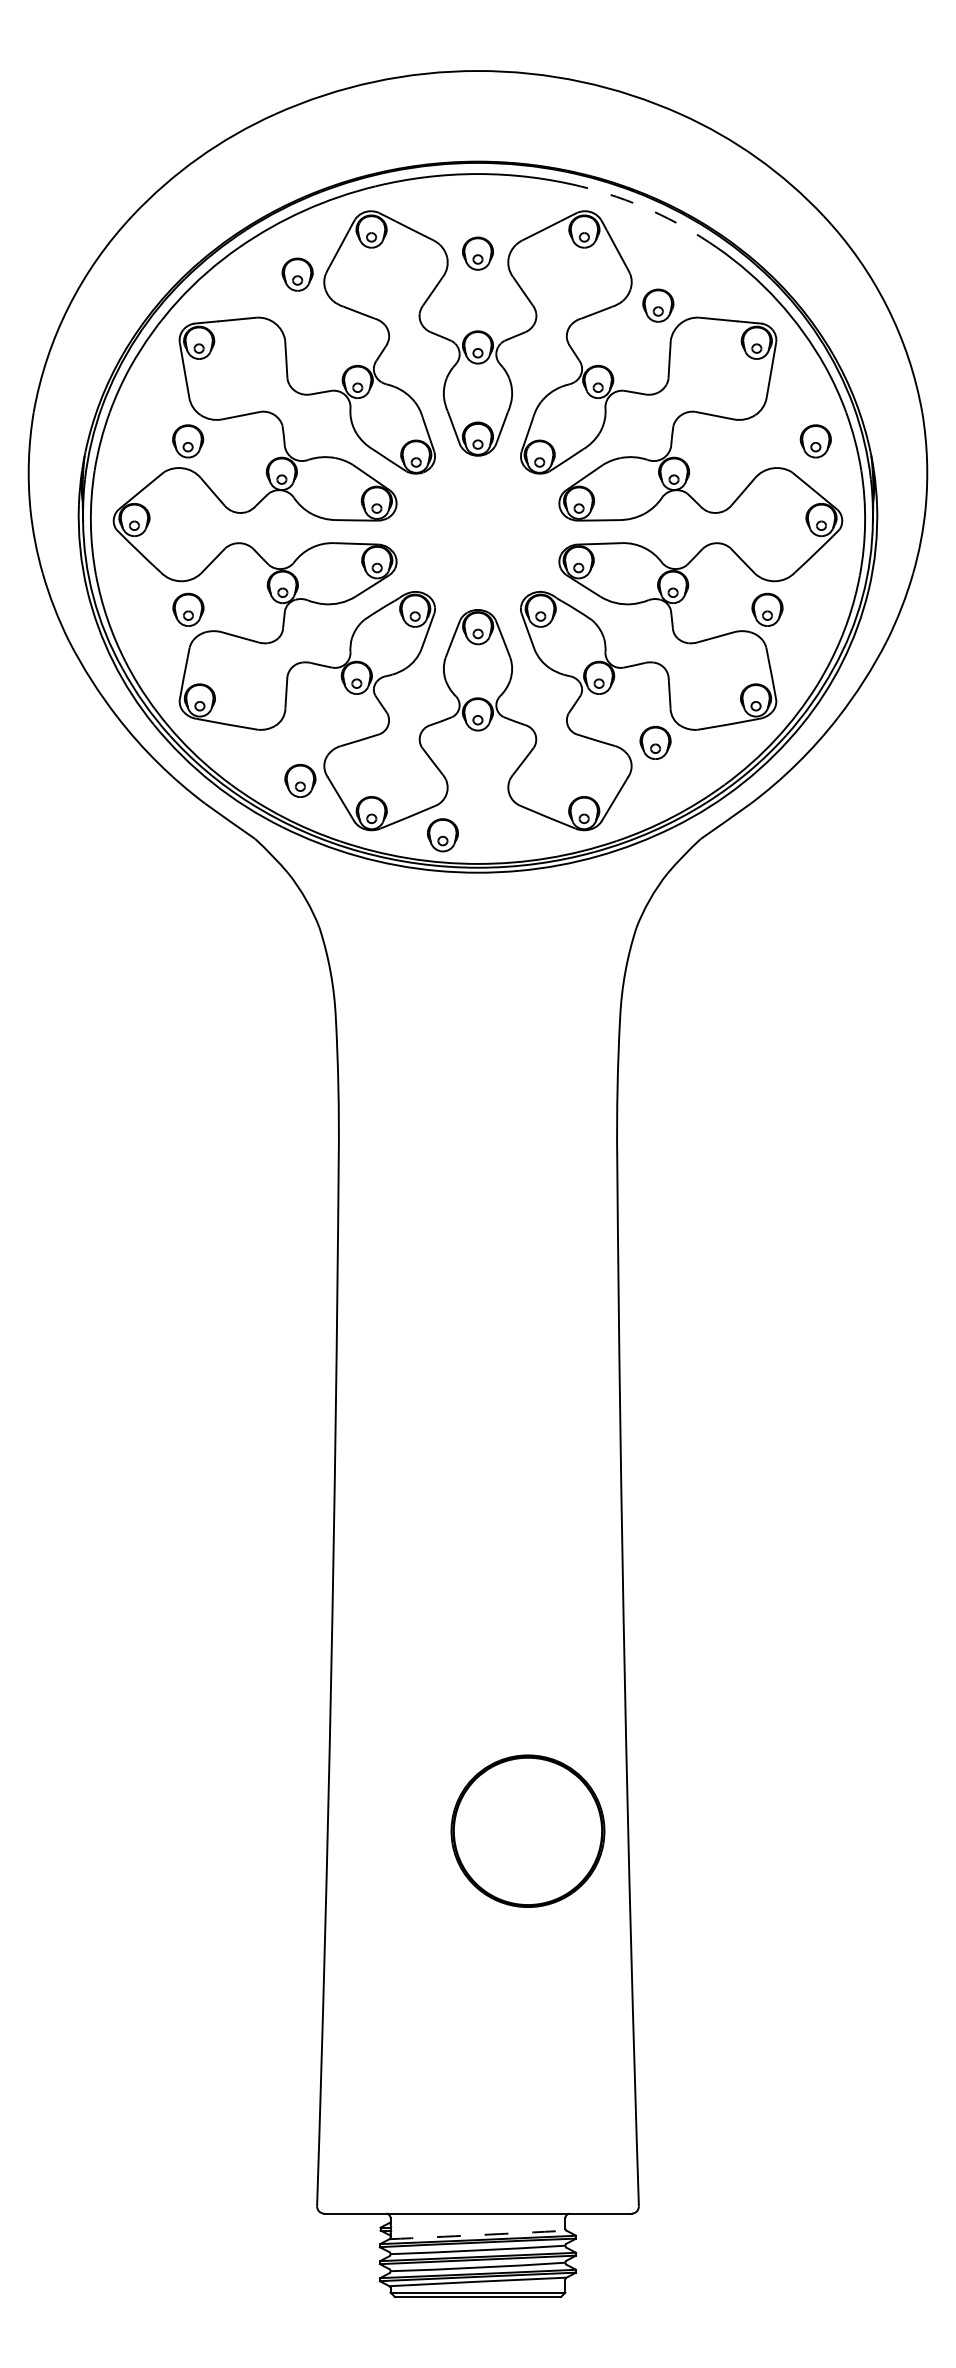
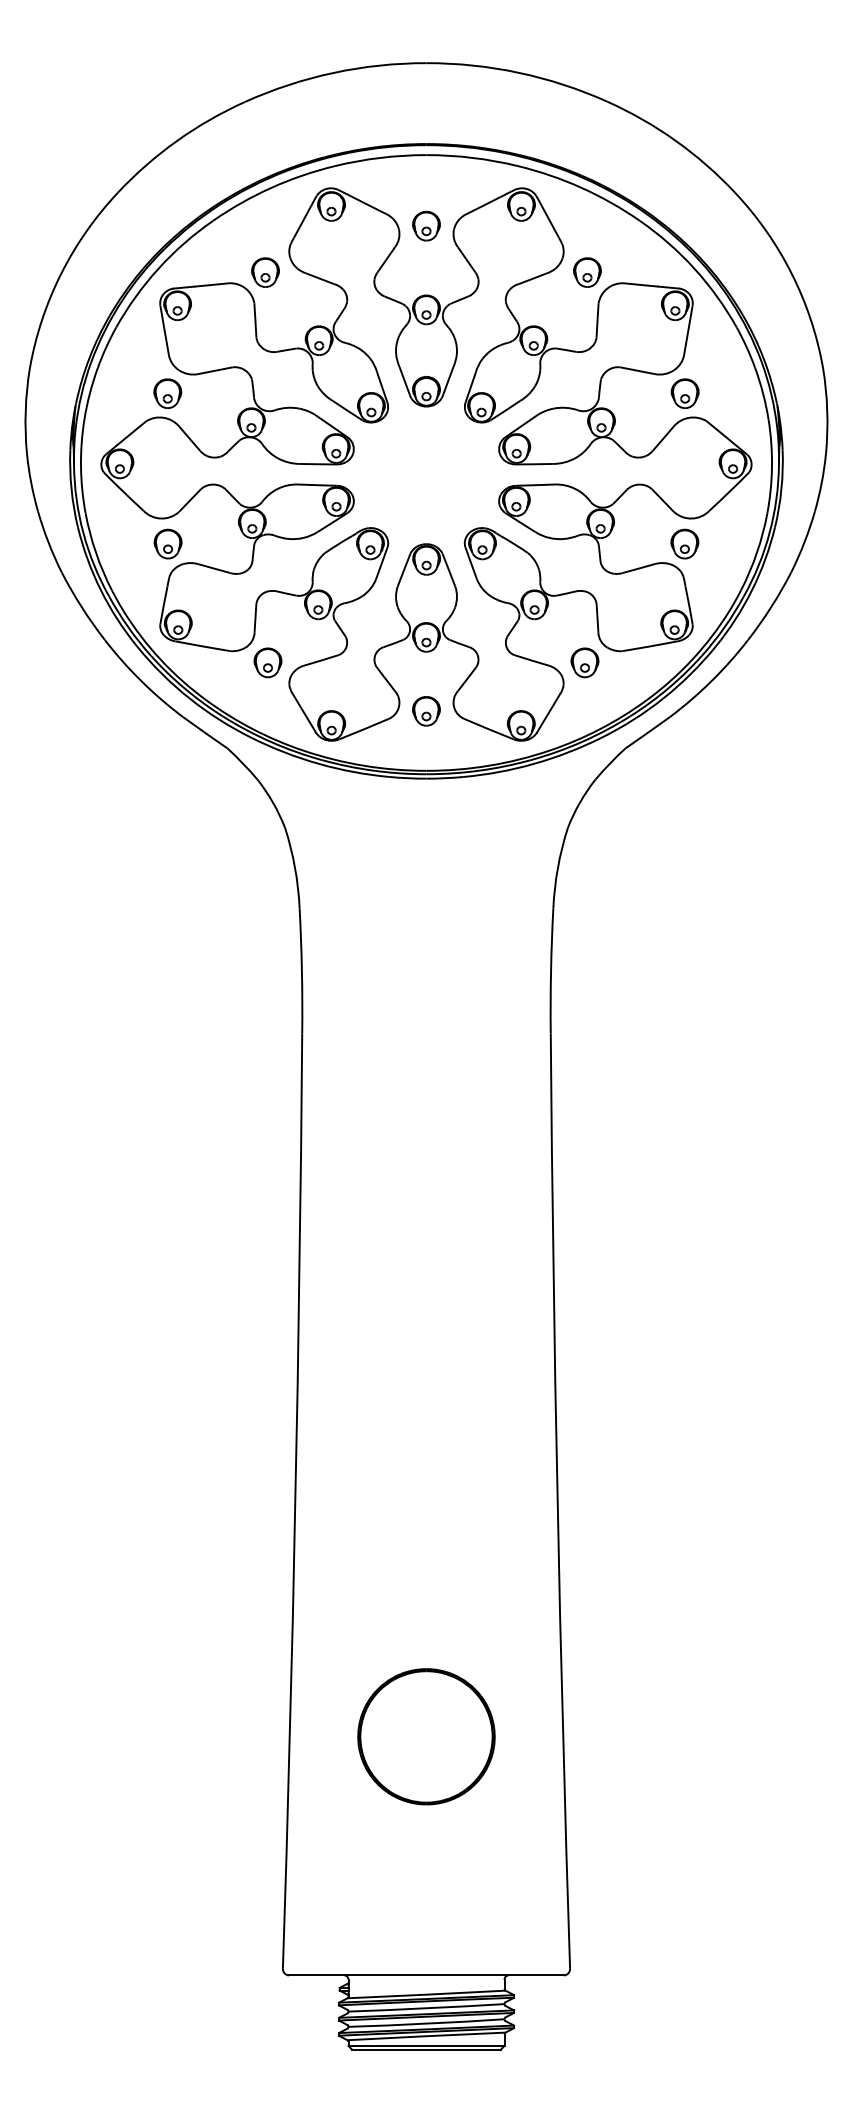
arc: (651, 210) -> (581, 187), dashed -> solid
part: (297, 274) -> (265, 272), moved
part: (815, 441) -> (684, 393), moved
part: (300, 780) -> (268, 662), moved
part: (442, 835) -> (426, 711), moved
part: (527, 1830) -> (426, 1736), moved
arc: (478, 2235) -> (426, 1994), dashed -> solid

